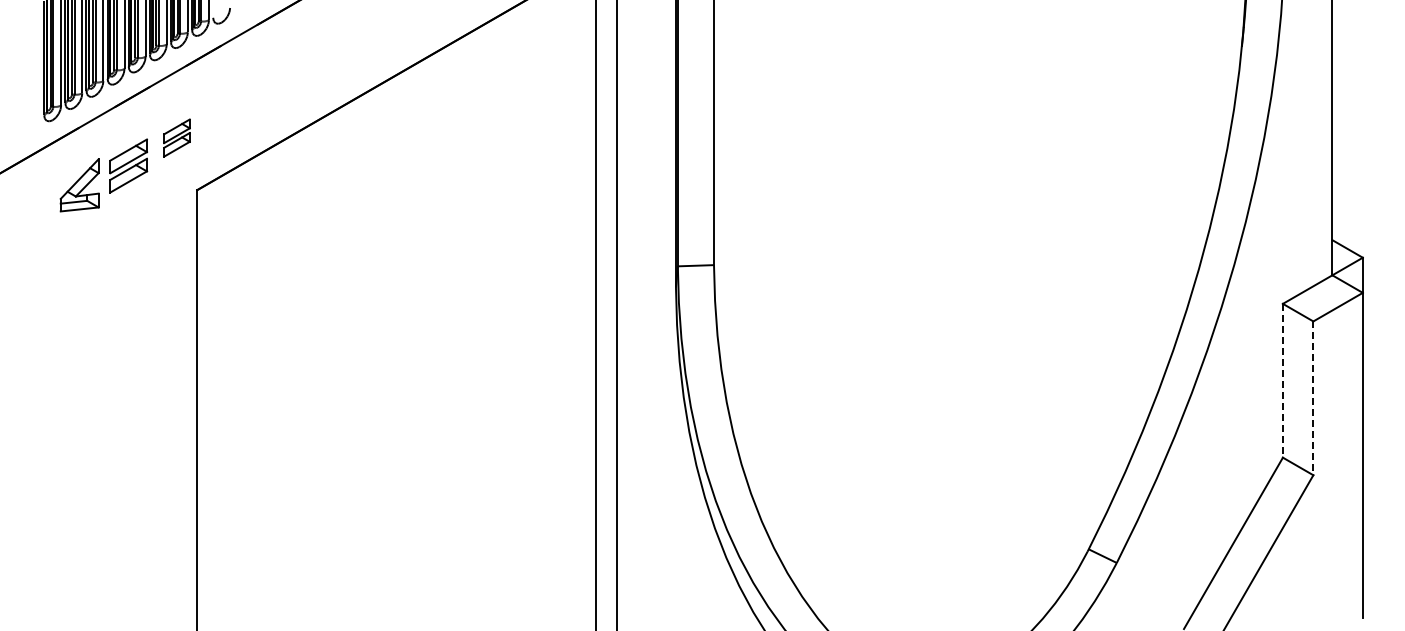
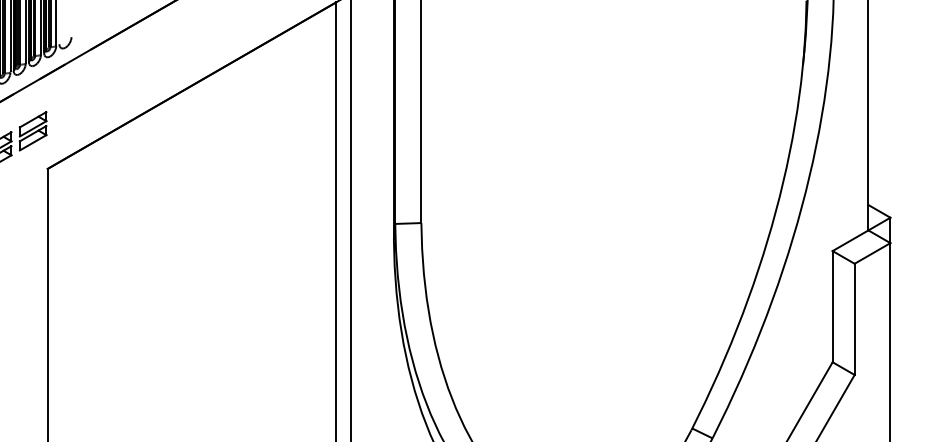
part: (176, 137) -> (32, 130), size x1.43
line: (1282, 380) -> (832, 306), dashed -> solid
line: (1313, 398) -> (854, 319), dashed -> solid

